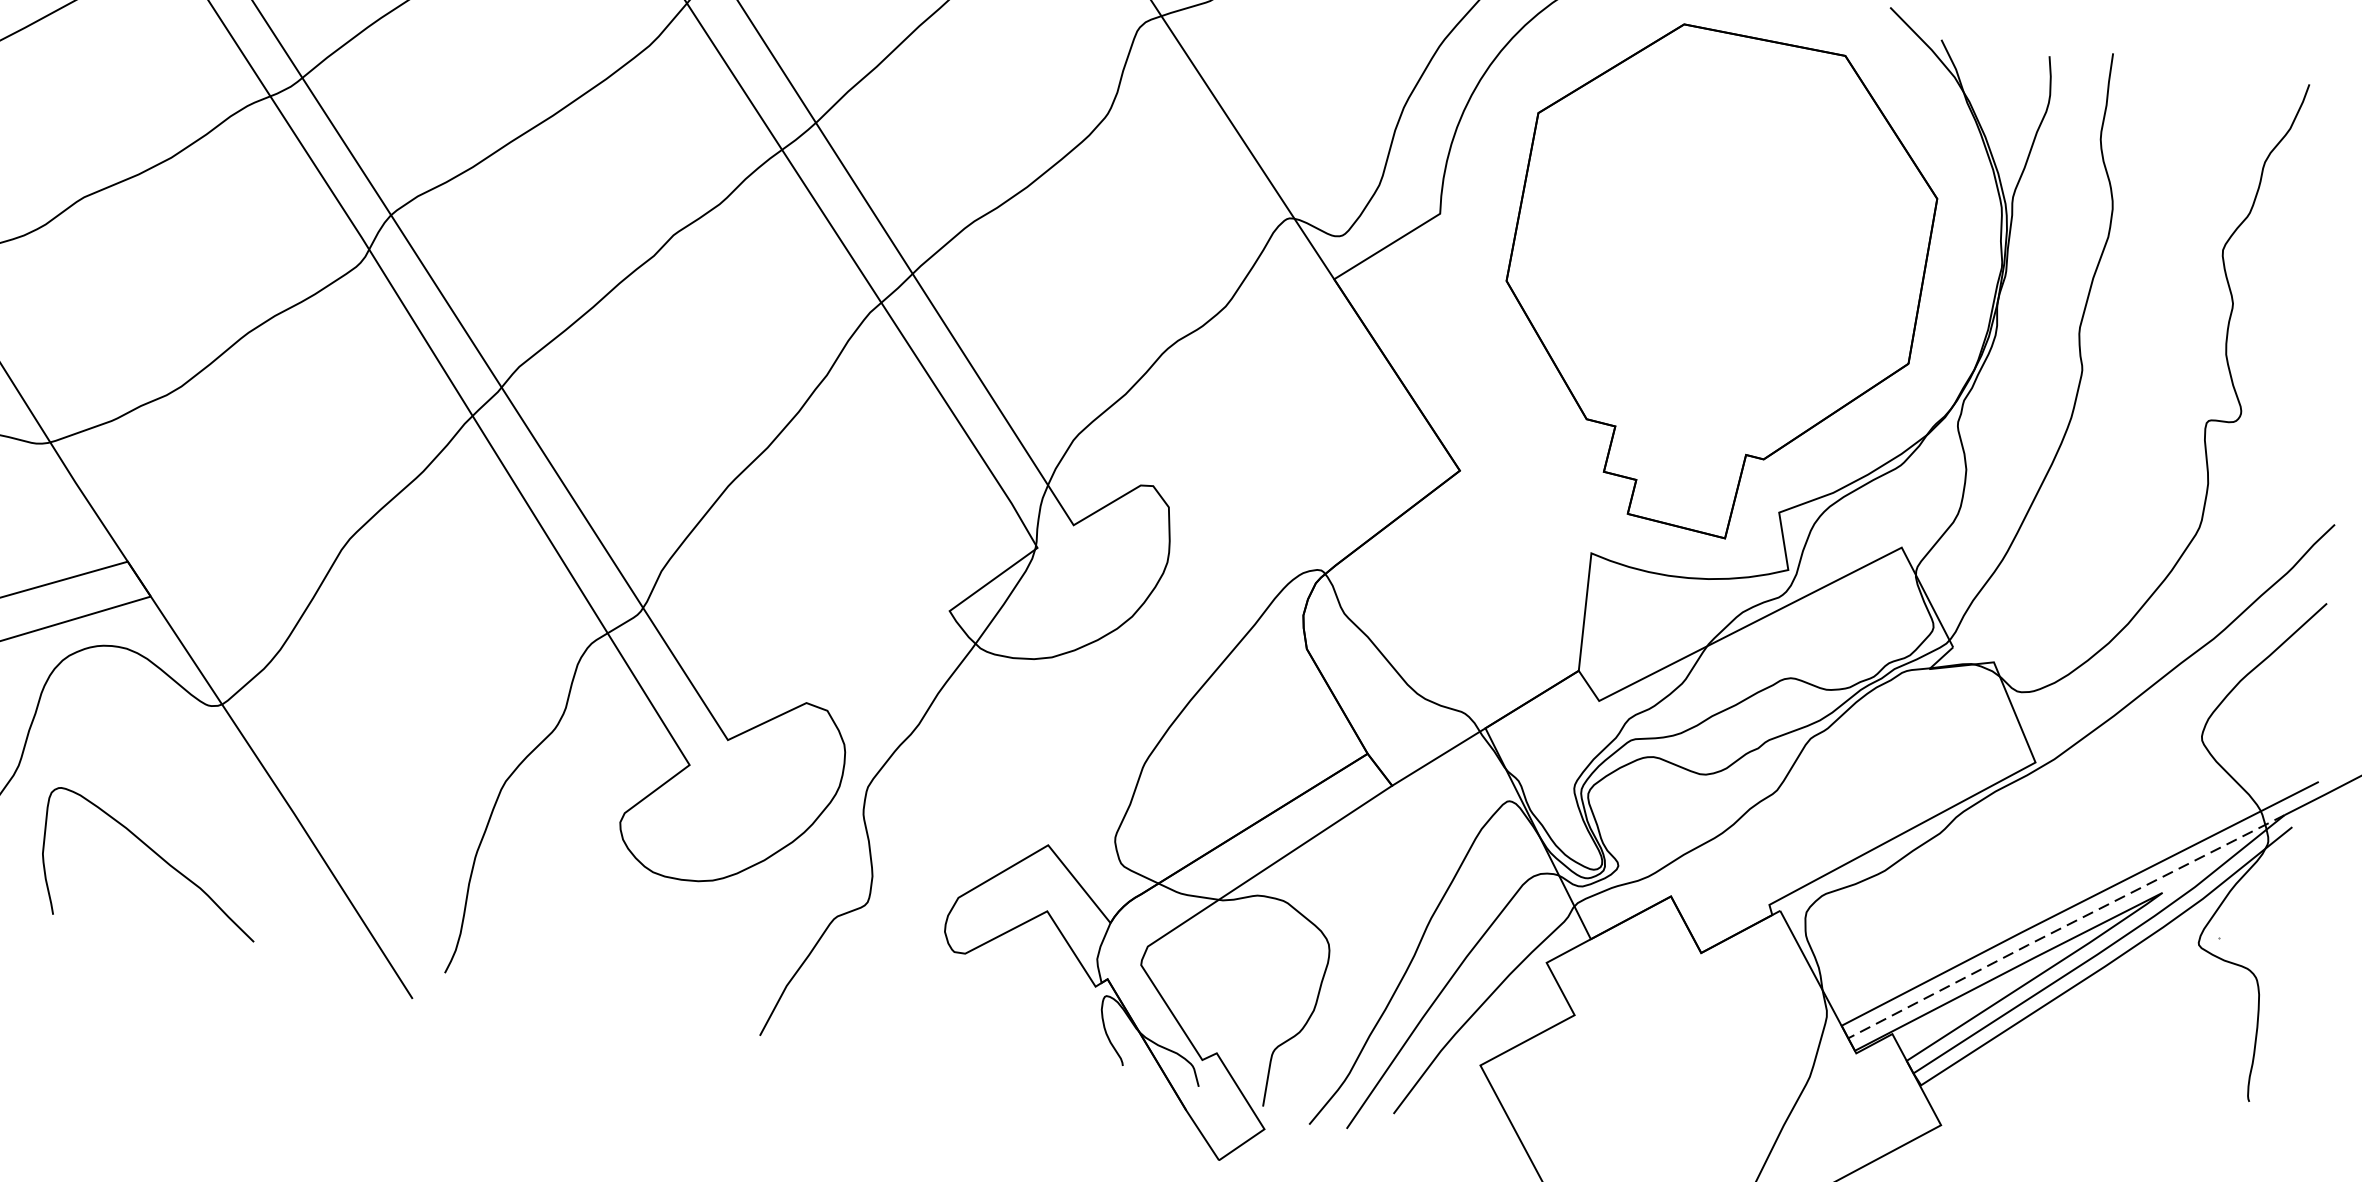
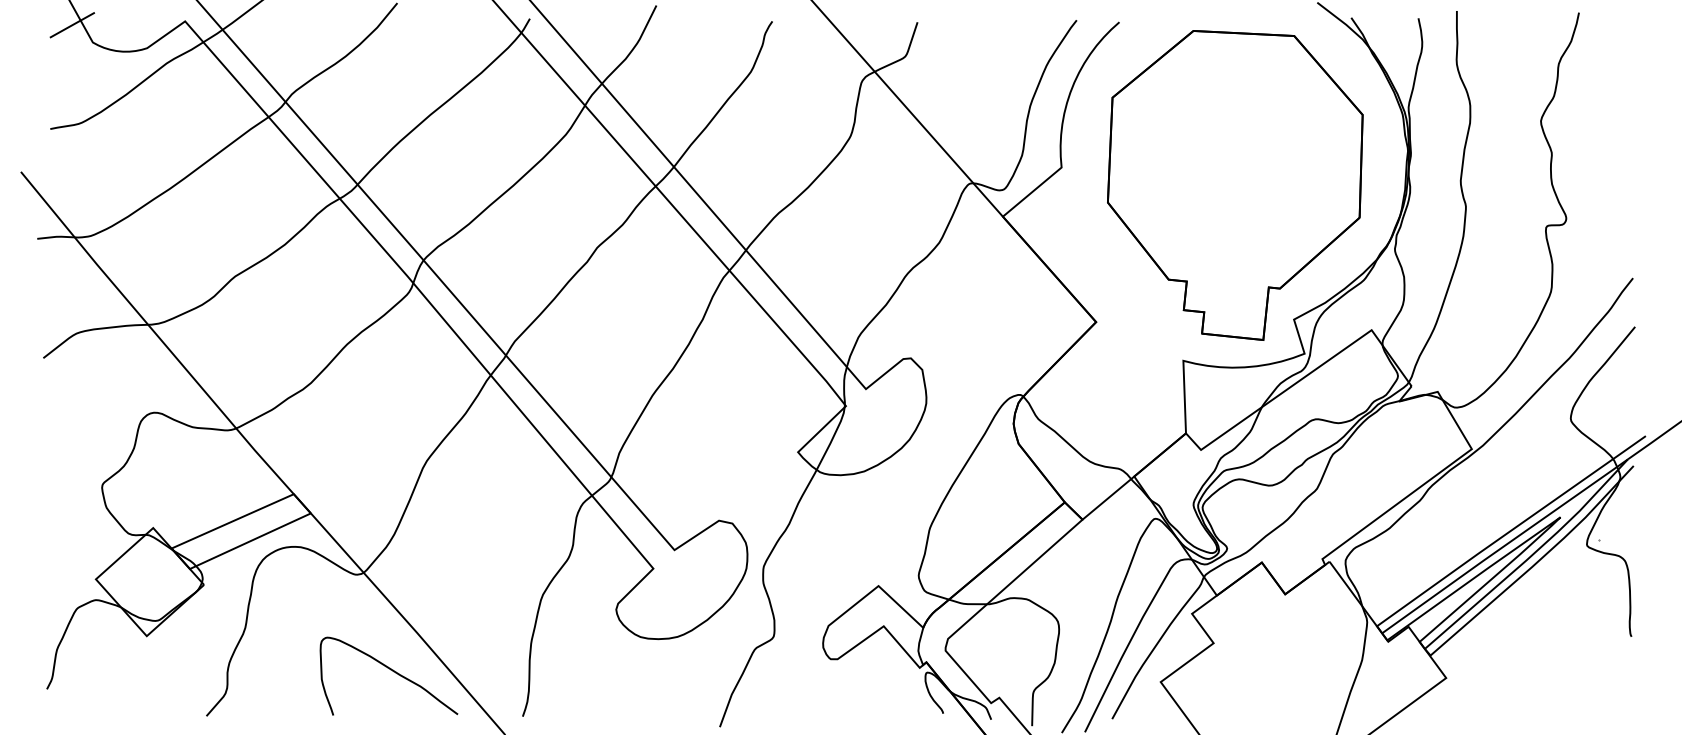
curve: (155, 855) -> (390, 670), moved
line: (2063, 926) -> (1503, 546), dashed -> solid

